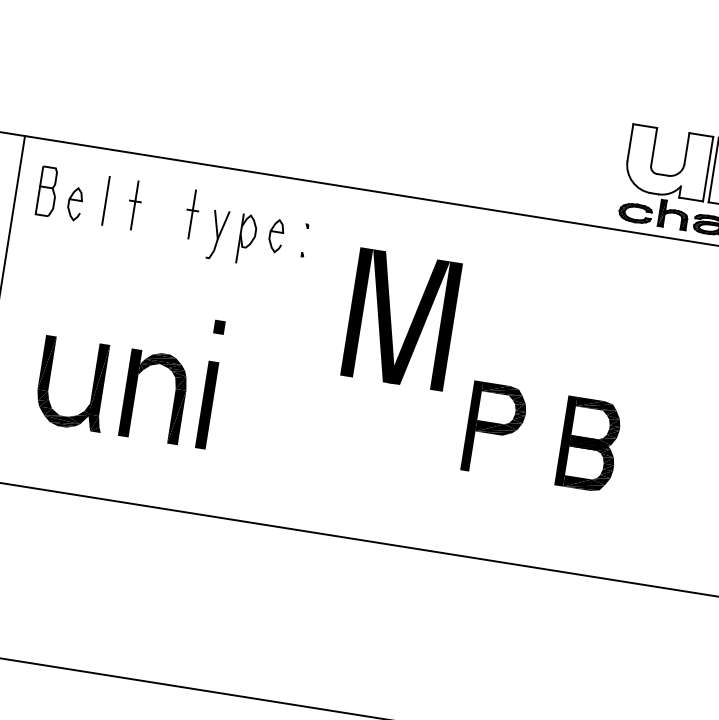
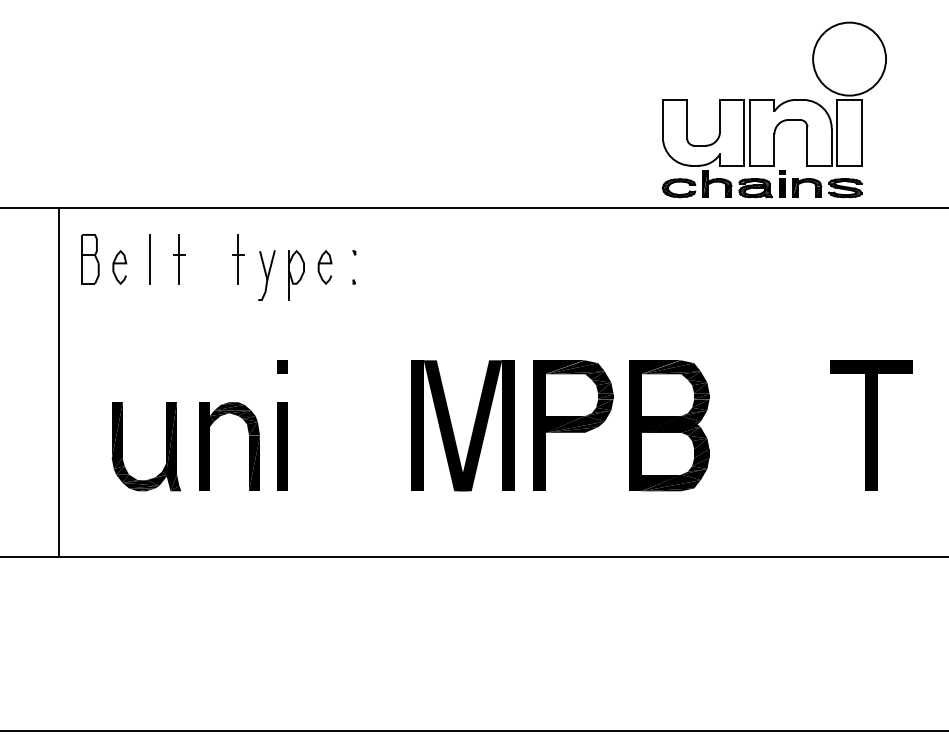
part: (391, 318) -> (452, 426), moved
part: (495, 429) -> (573, 425), size x1.43
part: (589, 444) -> (669, 425), size x1.43

